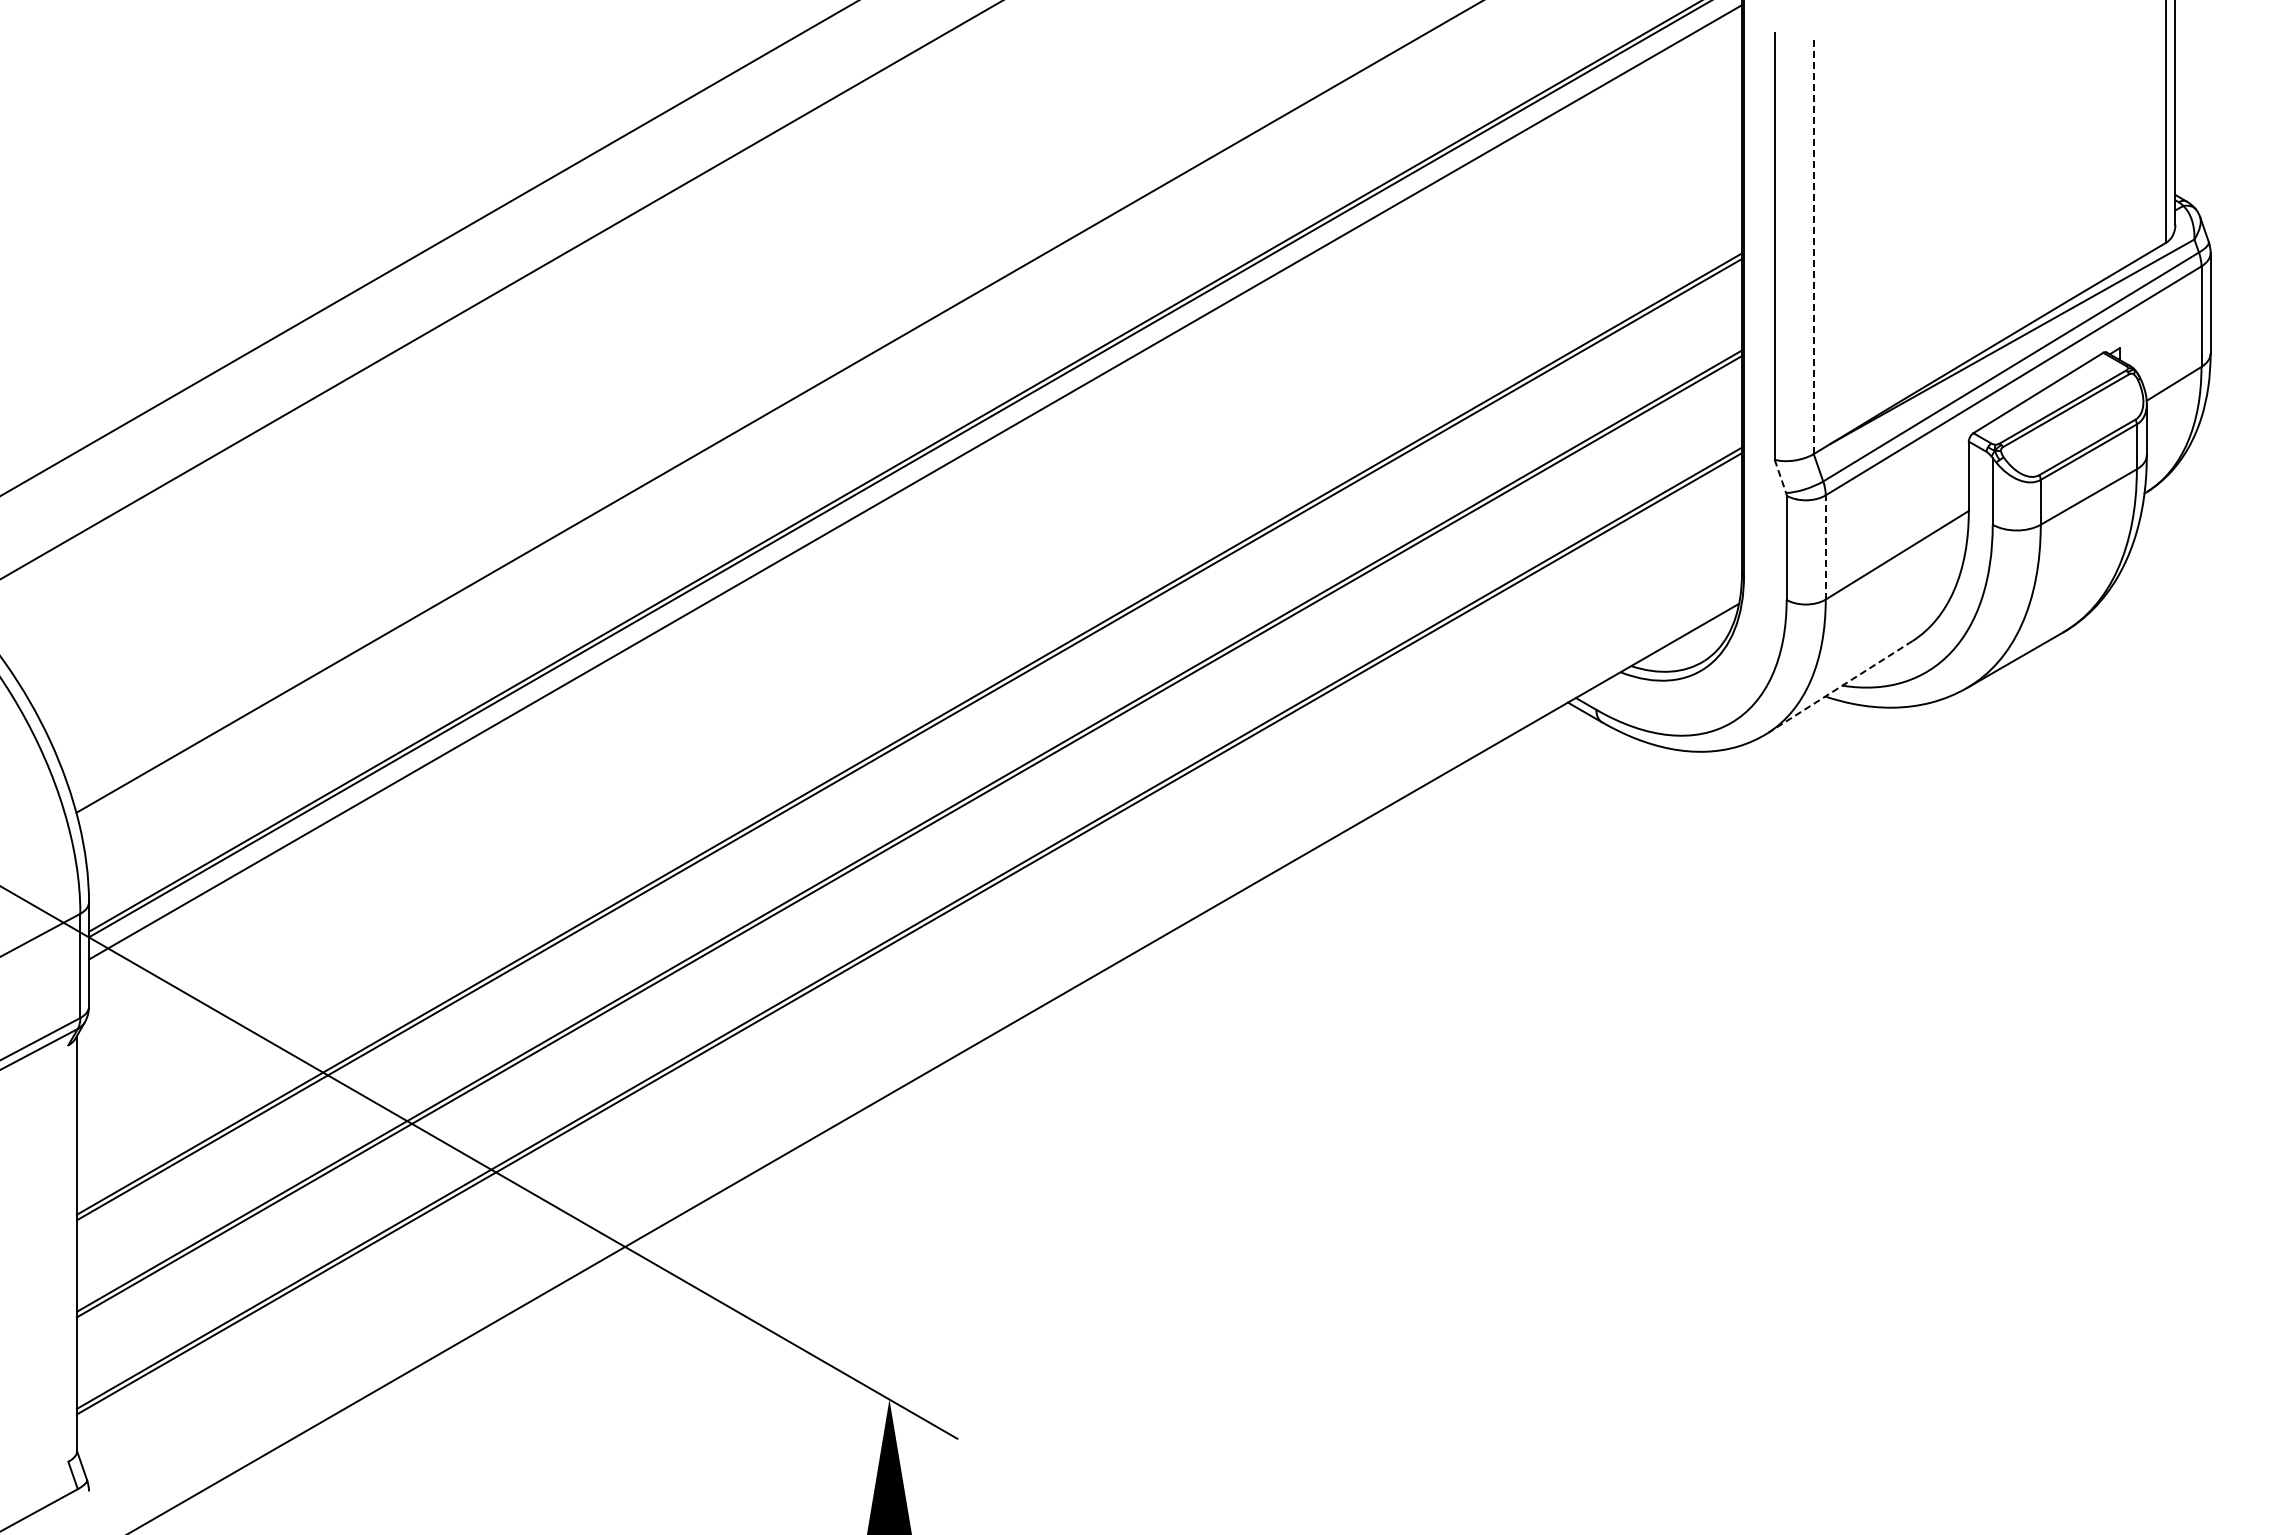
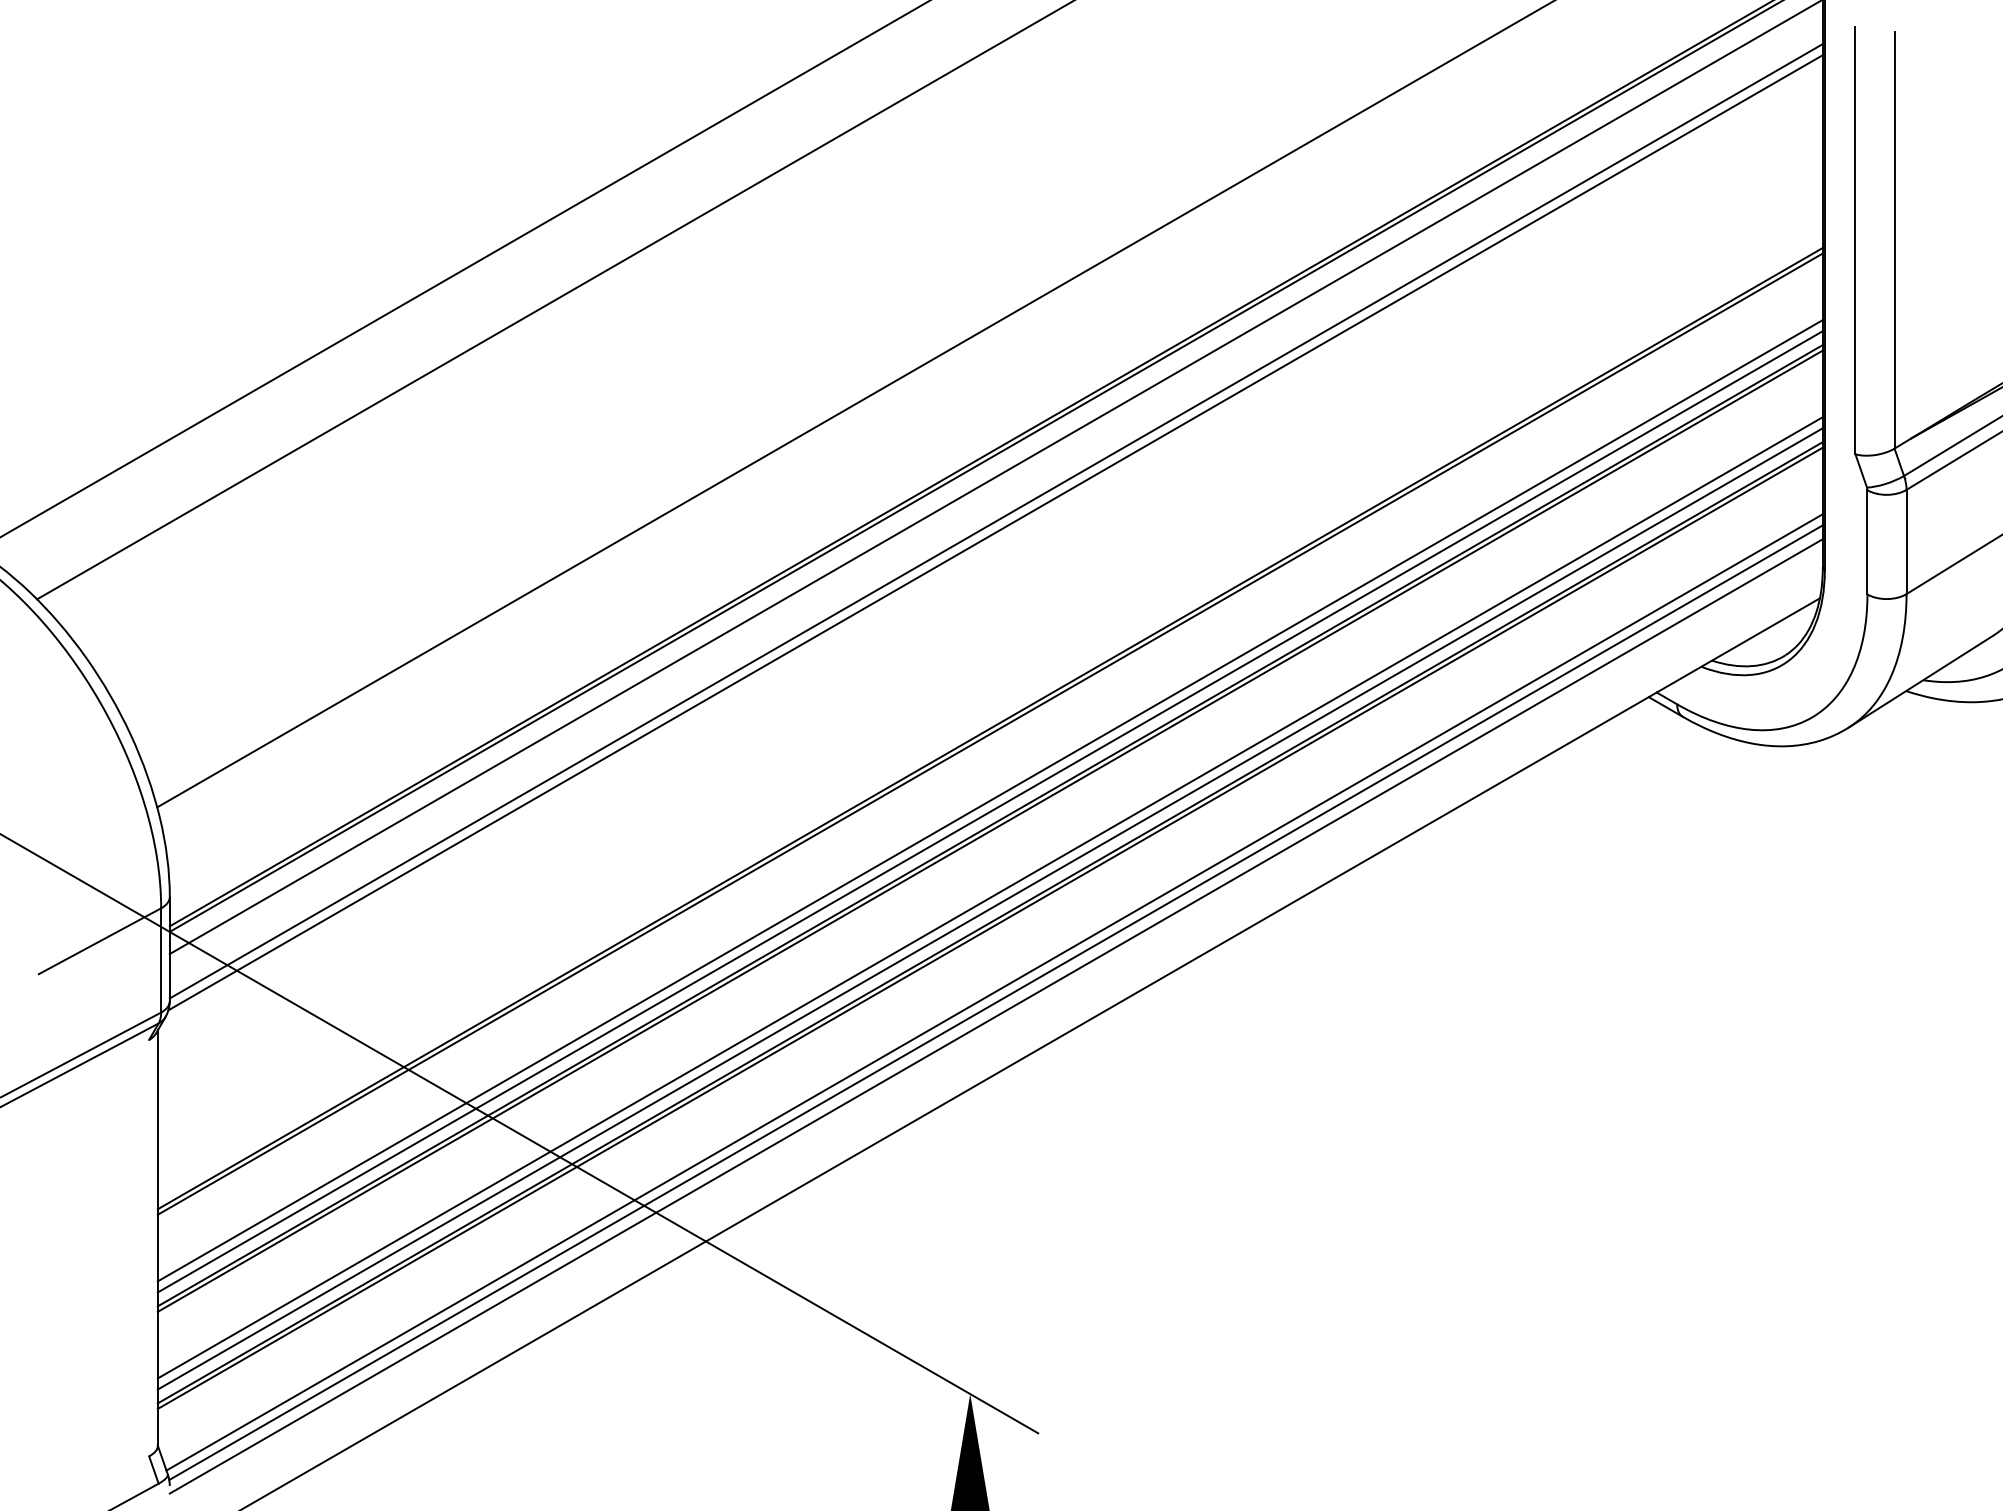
line: (1813, 245) -> (1894, 240), dashed -> solid
line: (1780, 476) -> (1861, 471), dashed -> solid
line: (915, 526) -> (996, 521), added
line: (914, 537) -> (995, 532), added
line: (1825, 546) -> (1906, 541), dashed -> solid
line: (1840, 687) -> (1921, 682), dashed -> solid
line: (909, 805) -> (990, 800), added
line: (909, 816) -> (990, 811), added
line: (909, 902) -> (990, 897), added
line: (909, 914) -> (990, 909), added
line: (913, 997) -> (994, 992), added
line: (915, 1007) -> (996, 1002), added
line: (915, 1021) -> (996, 1016), added

